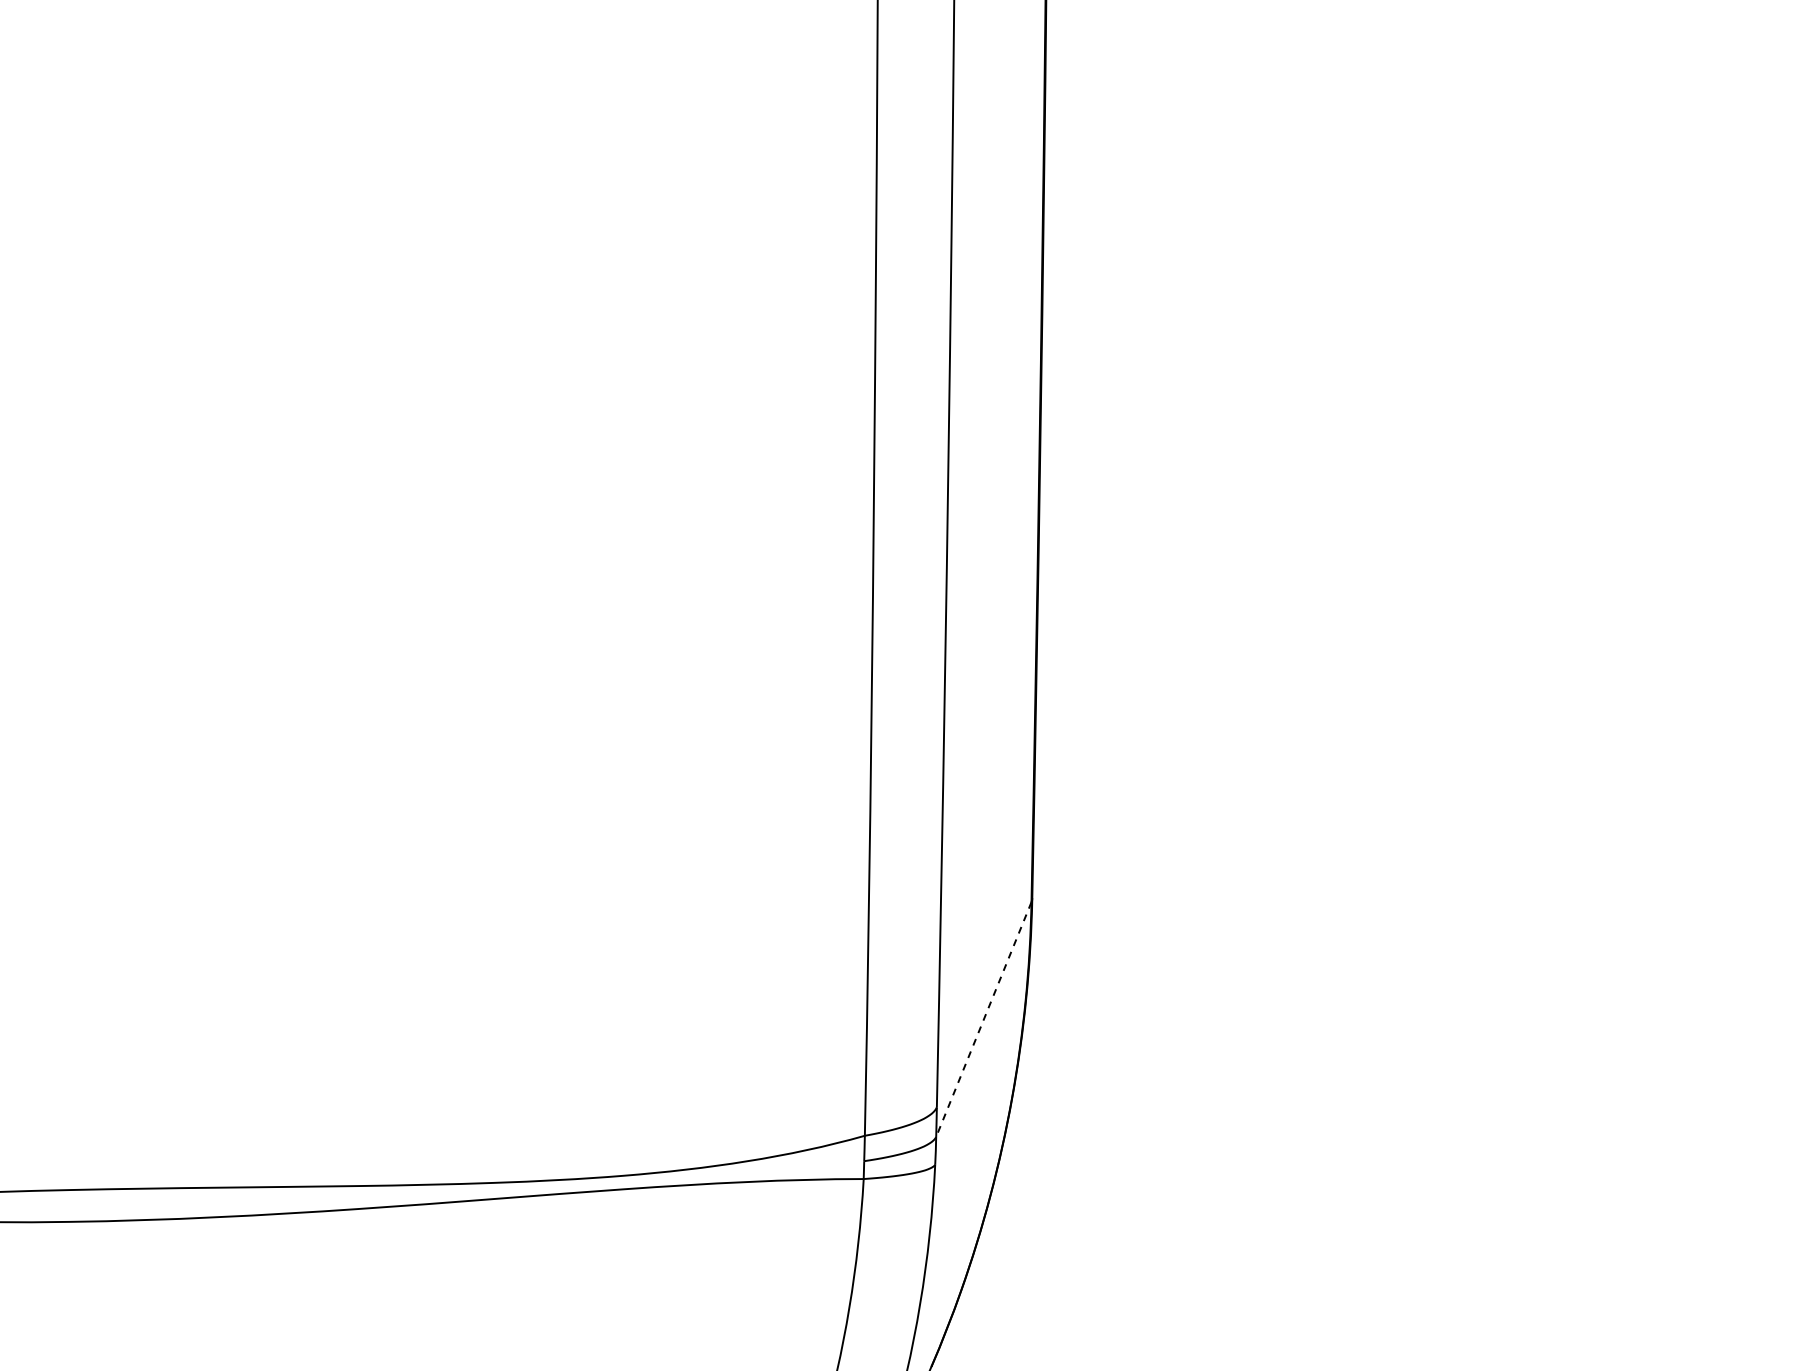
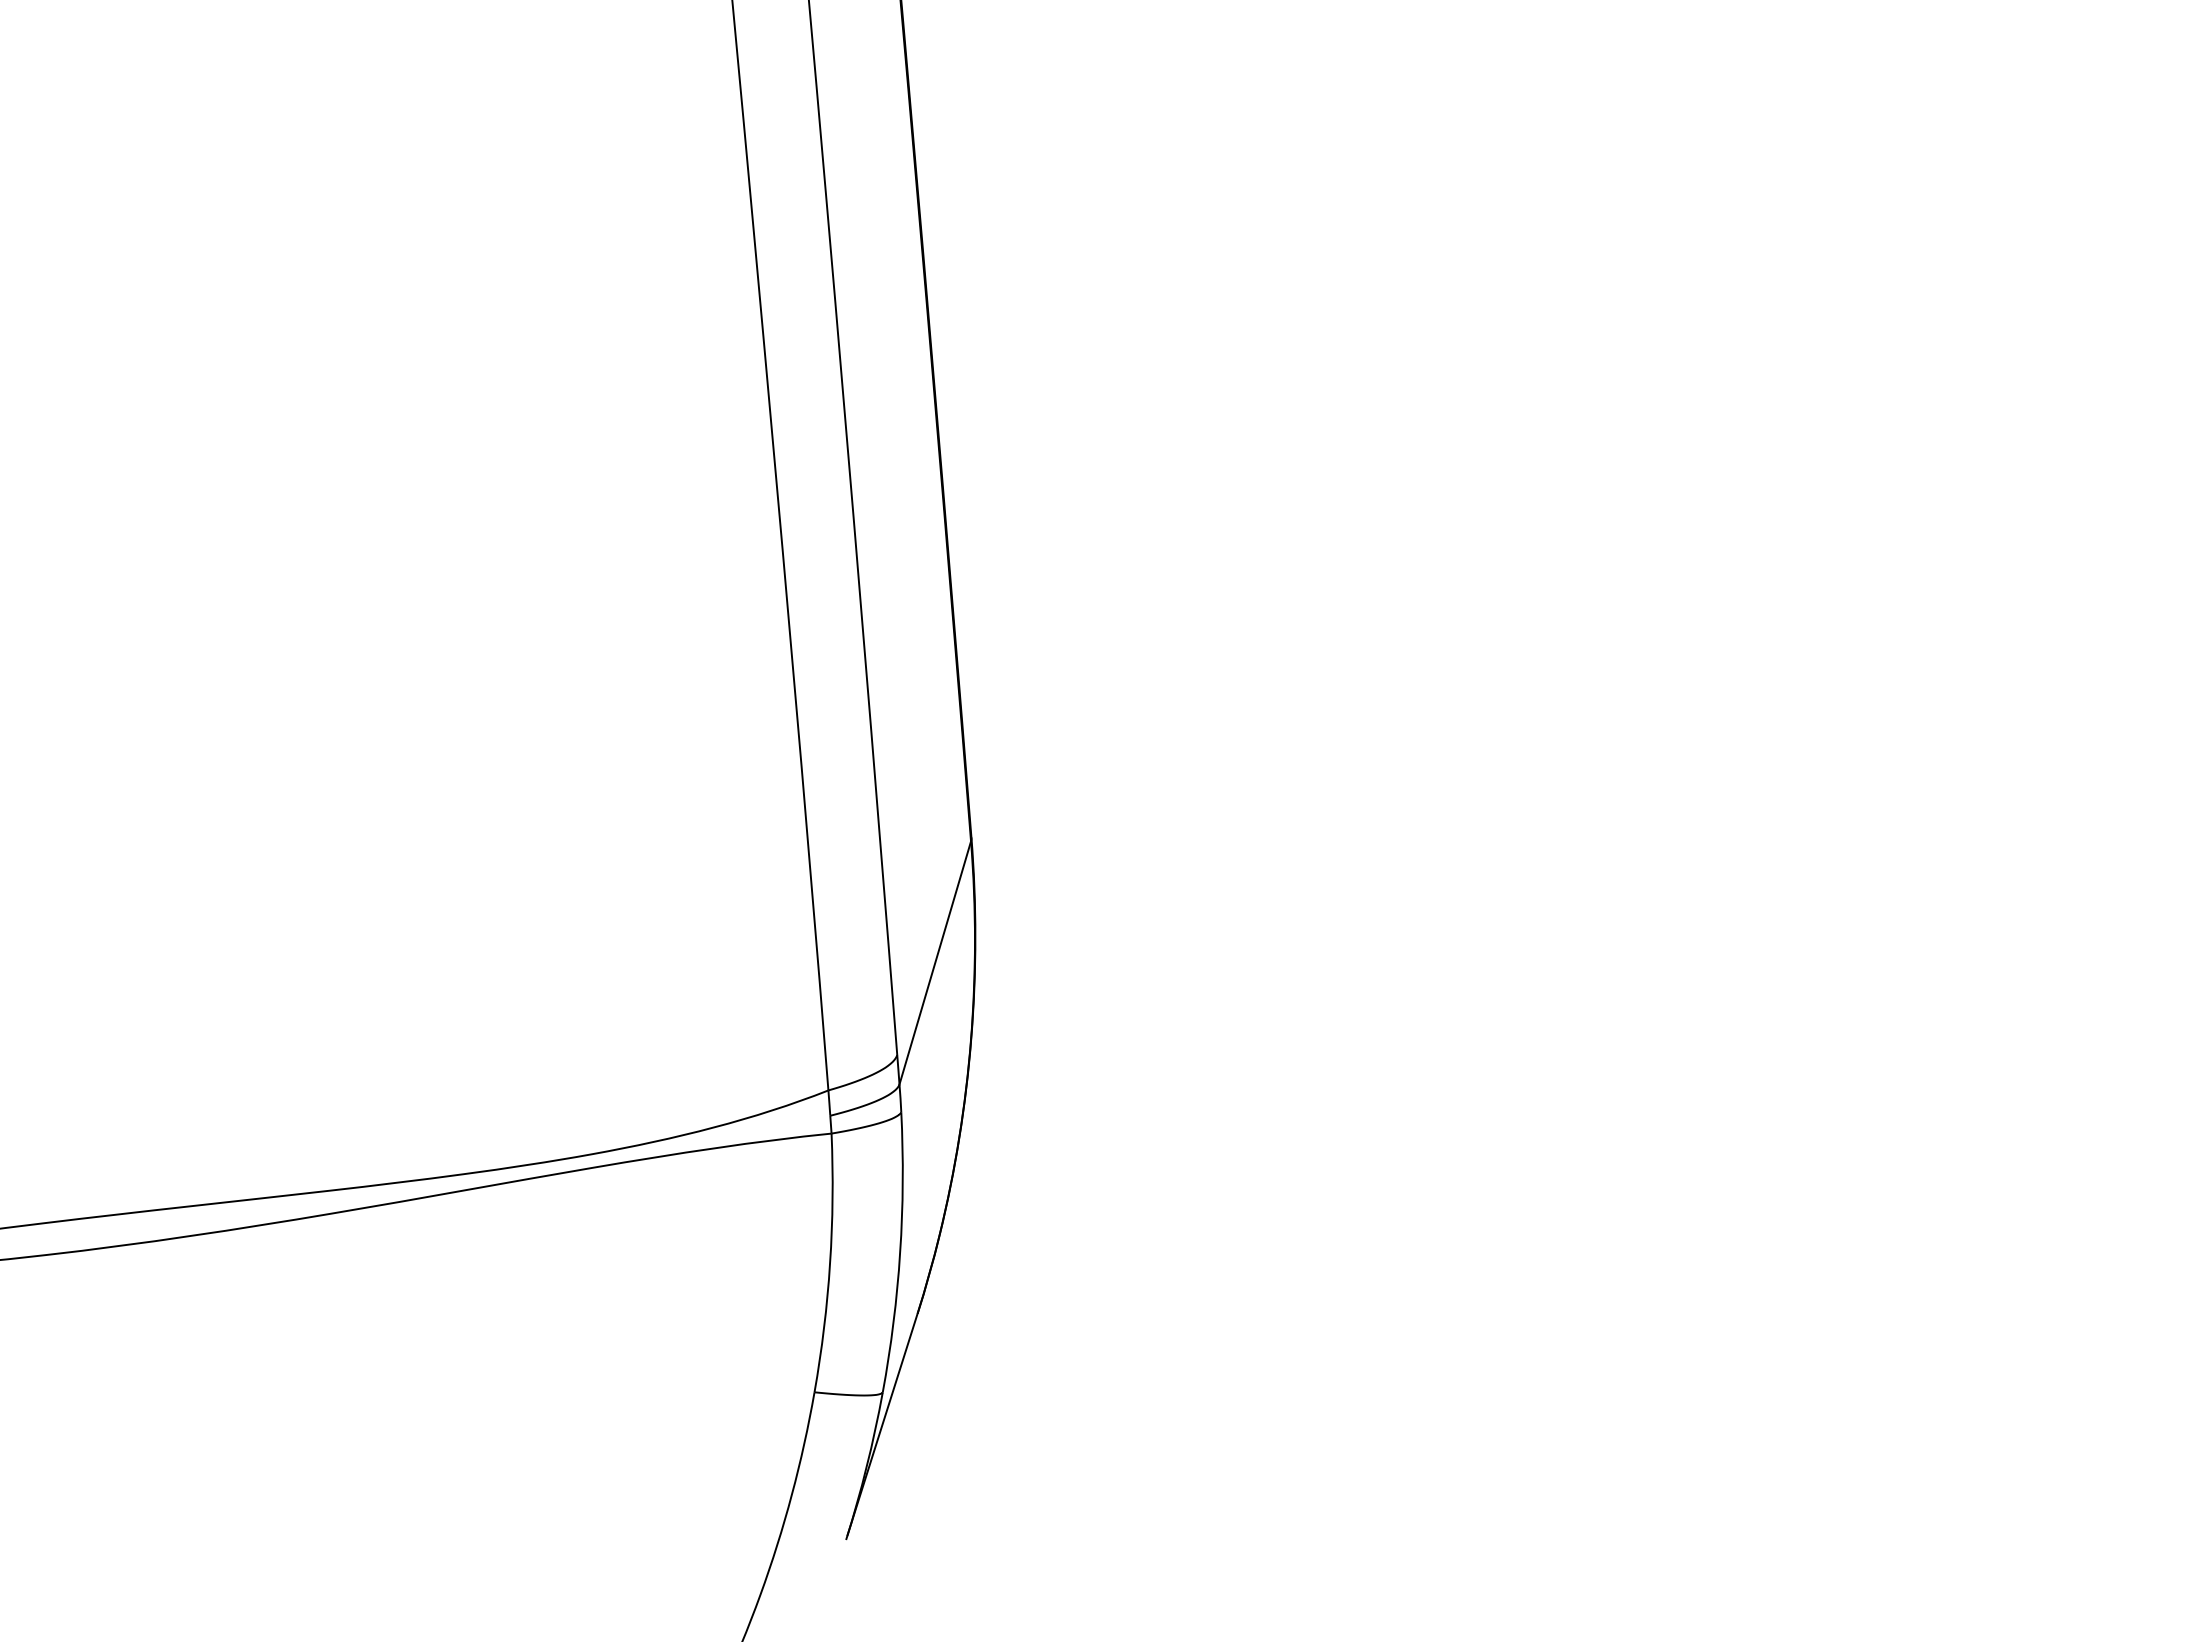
line: (984, 1019) -> (935, 962), dashed -> solid

